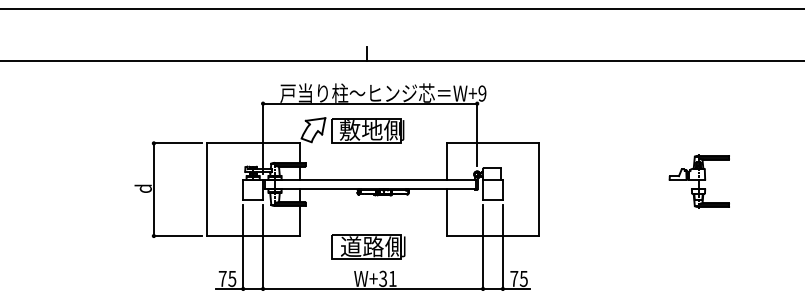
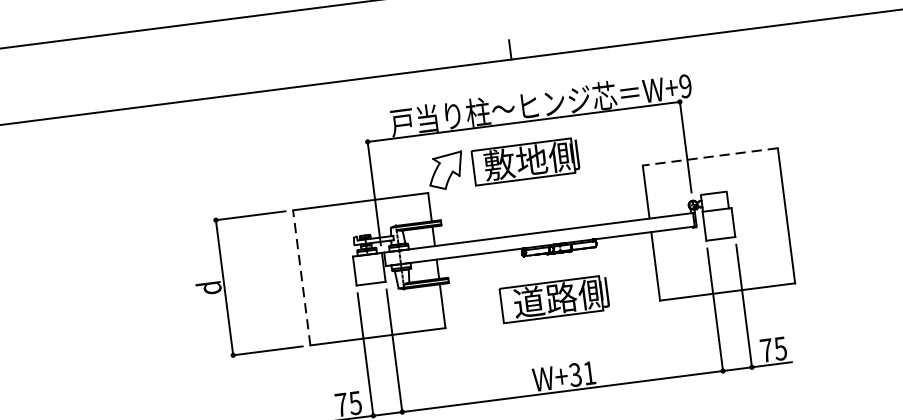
line: (492, 143) -> (709, 157), solid -> dashed
line: (206, 189) -> (301, 277), solid -> dashed
part: (368, 246) -> (554, 298), moved

